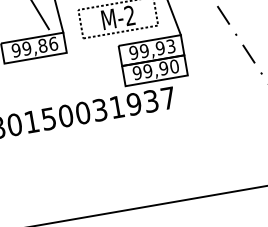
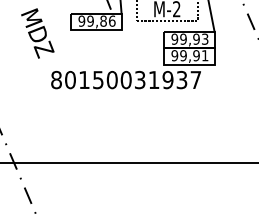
text: (173, 66) -> (204, 55), 99,90 -> 99,91

